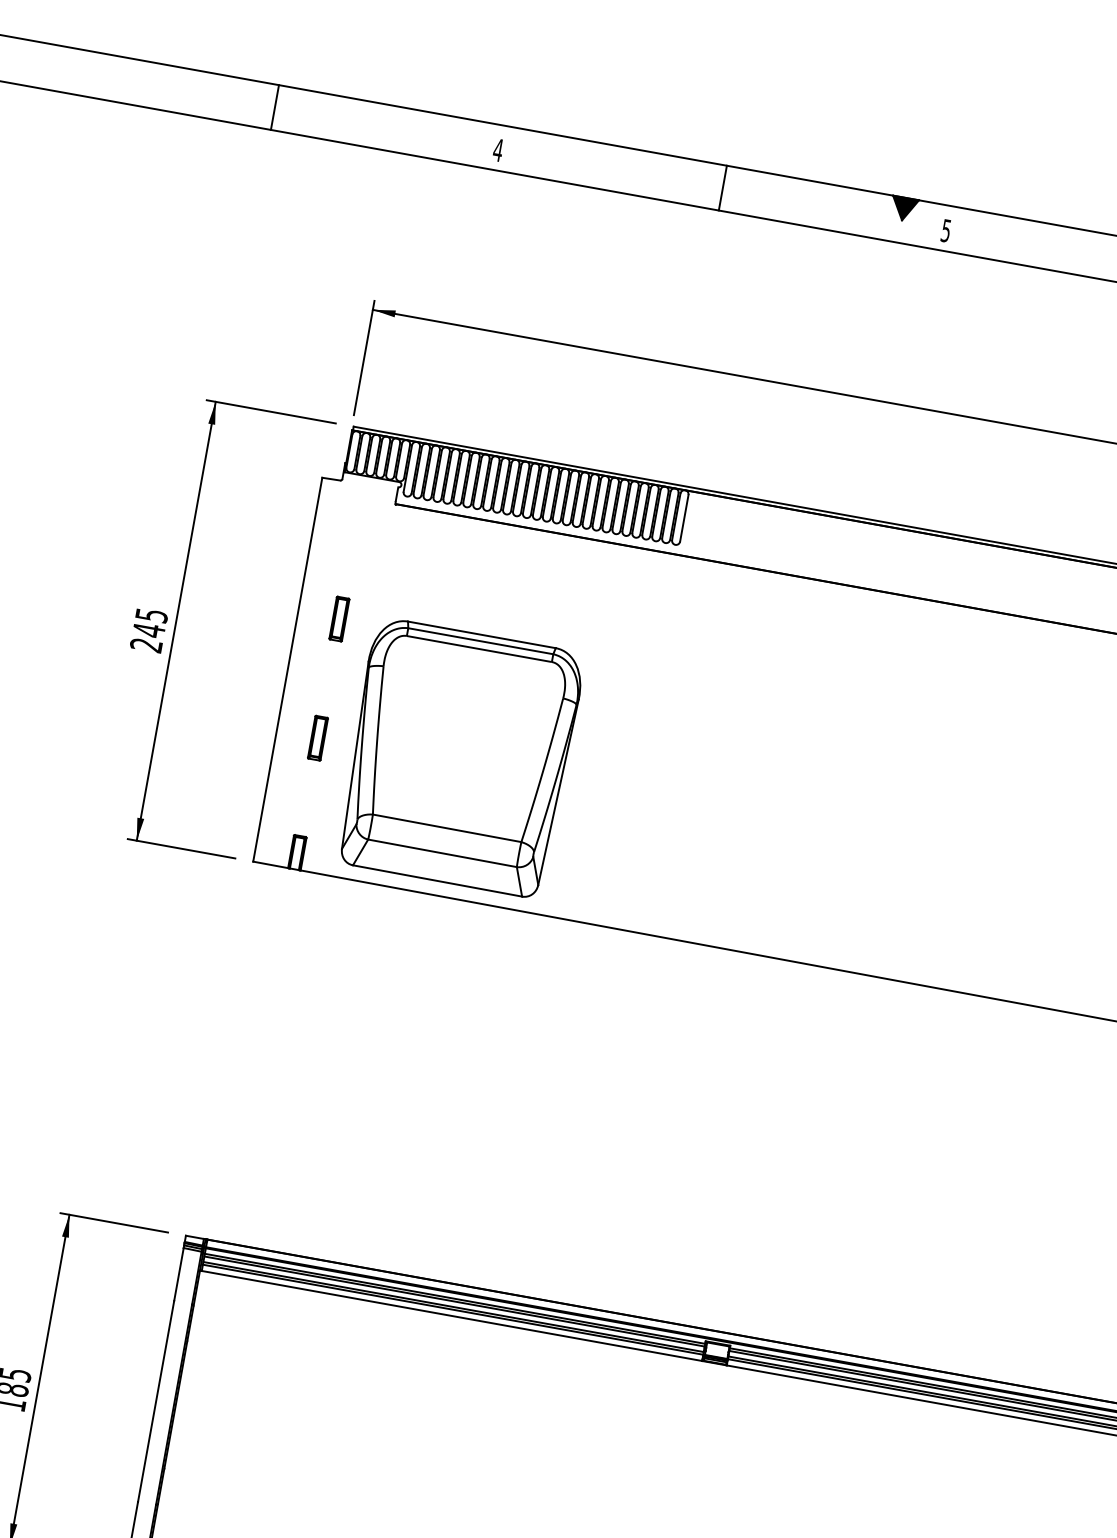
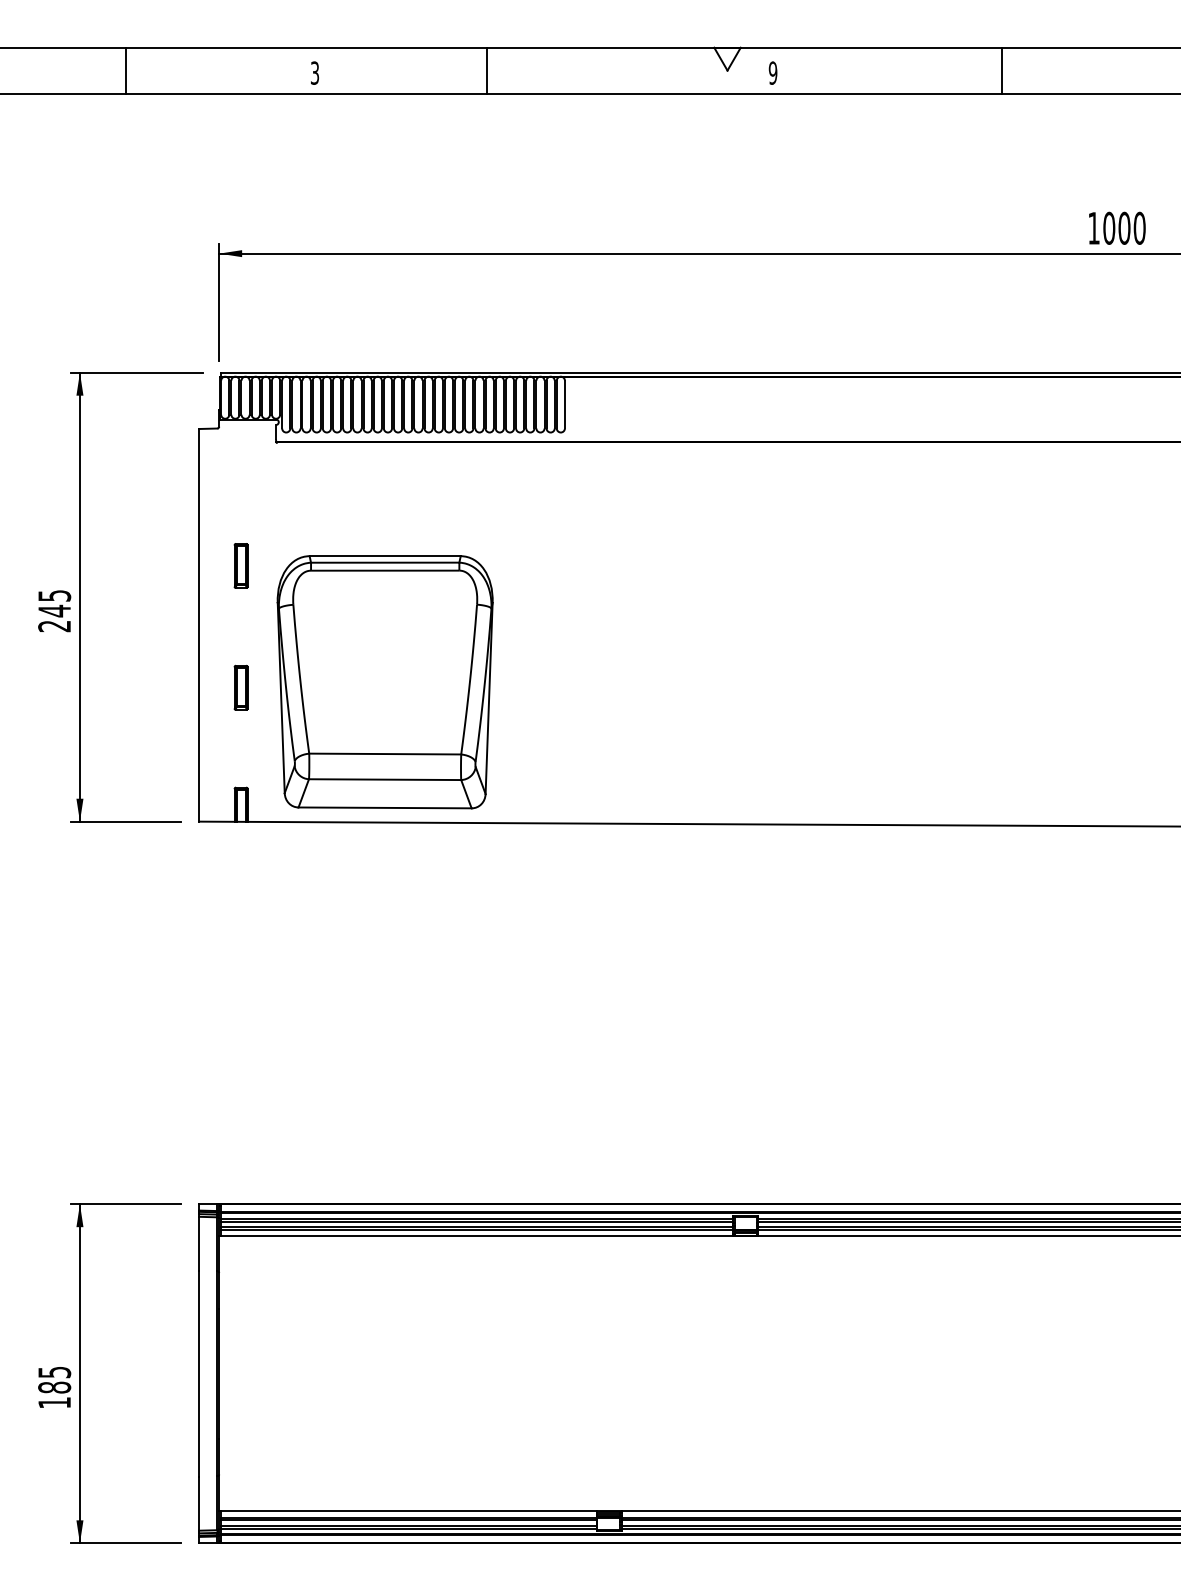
line: (275, 107) -> (126, 70), moved
text: (497, 149) -> (314, 72), 4 -> 3
line: (723, 188) -> (487, 70), moved
fill: (904, 208) -> (727, 58), removed
text: (945, 230) -> (772, 72), 5 -> 9

